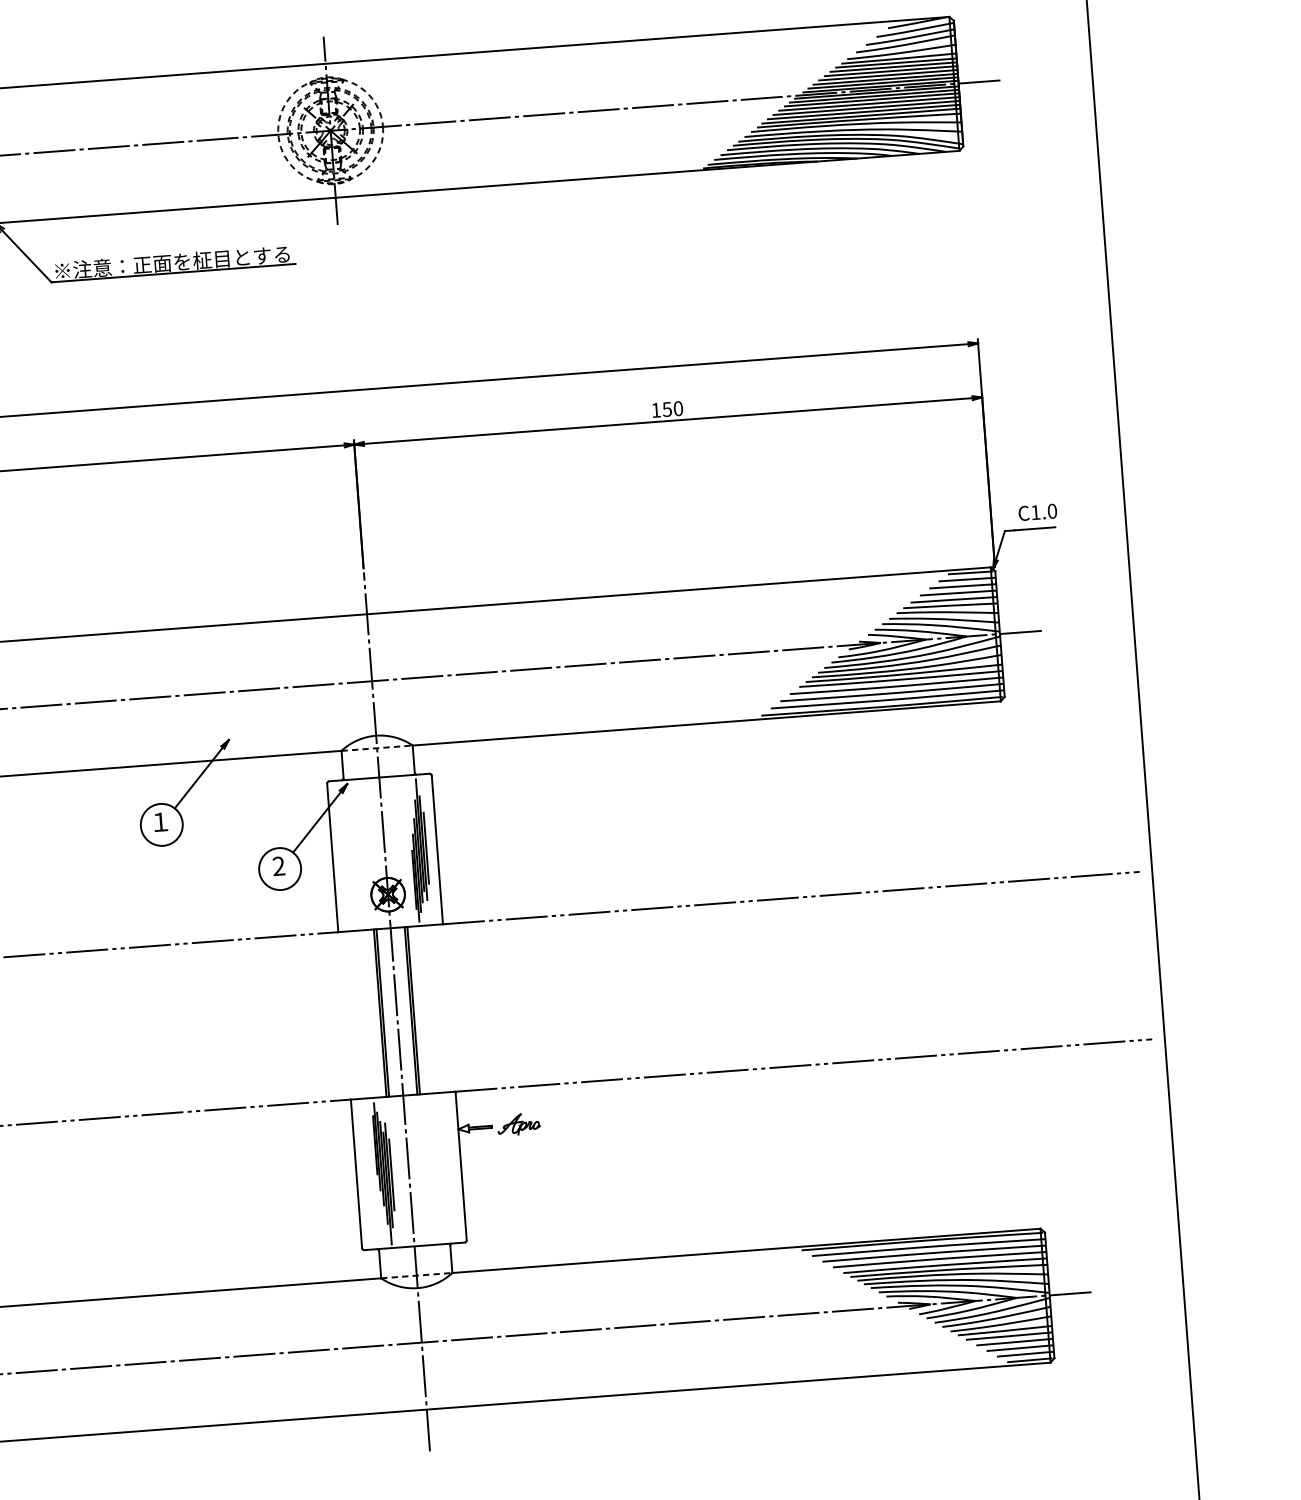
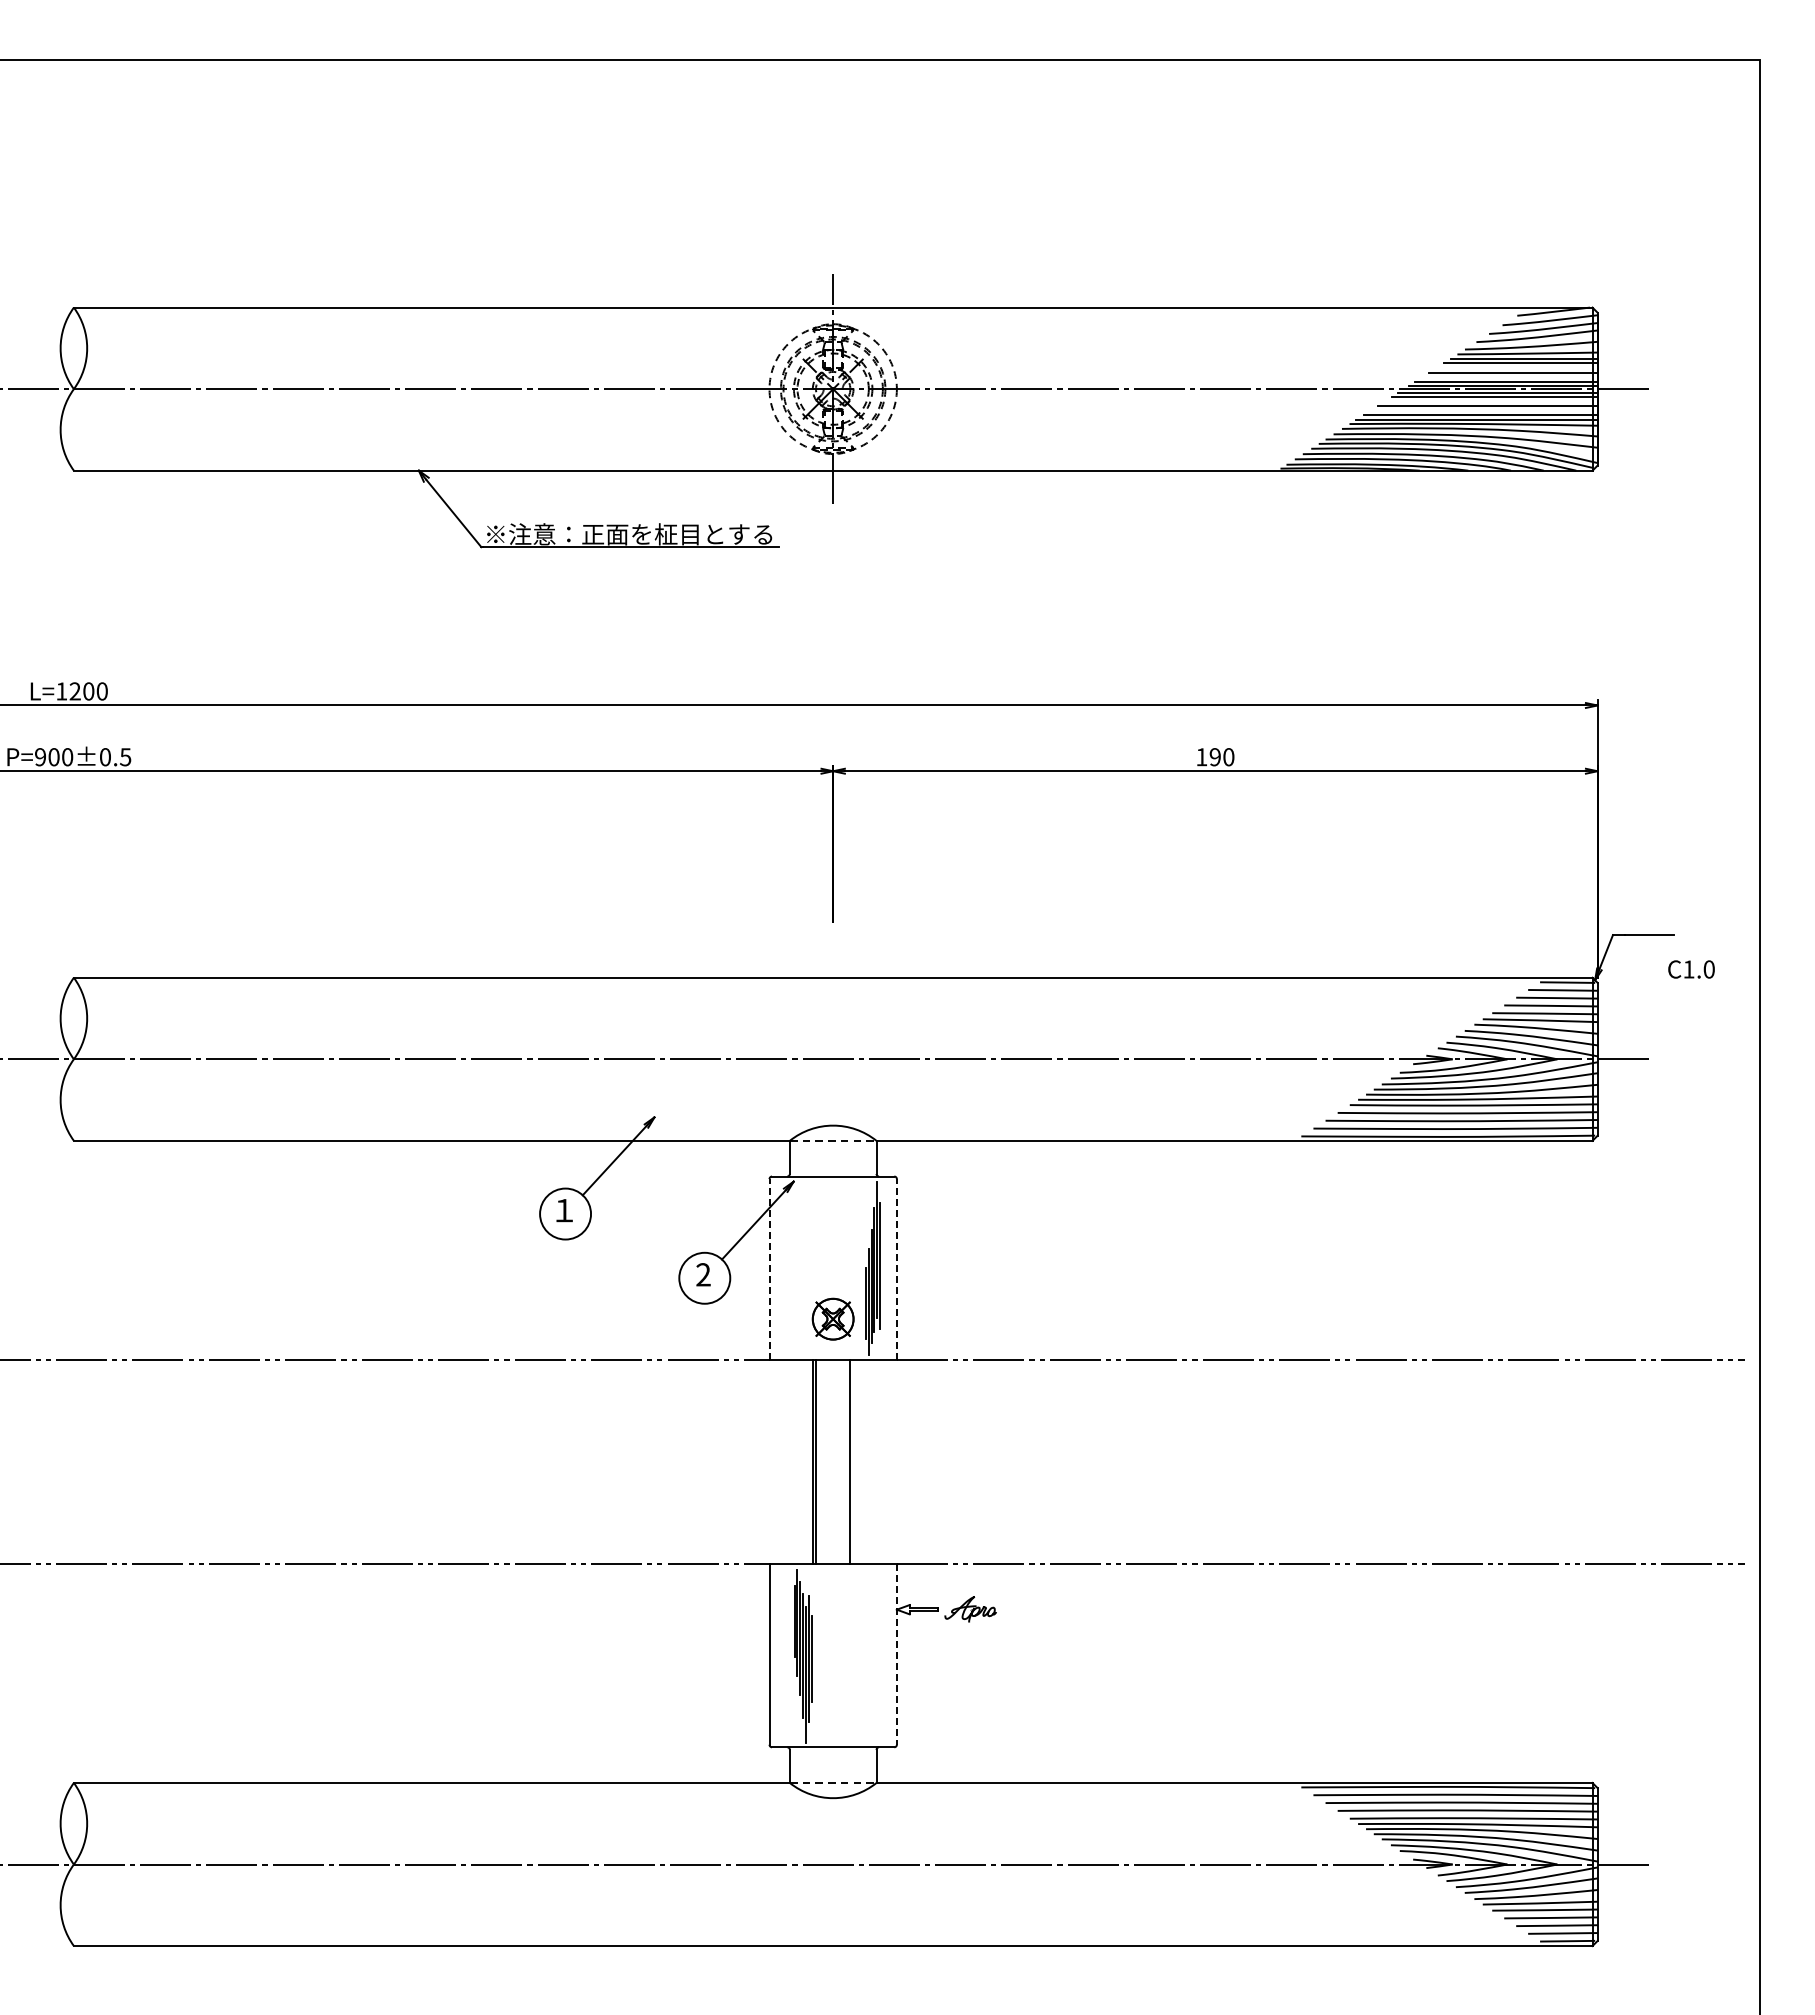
line: (890, 70) -> (1516, 367), removed
line: (885, 79) -> (1509, 377), removed
line: (872, 99) -> (1491, 400), removed
line: (866, 108) -> (1483, 410), removed
text: (666, 409) -> (1214, 757), 150 -> 190
text: (1037, 512) -> (1691, 969), moved
line: (426, 848) -> (883, 1266), removed
line: (437, 849) -> (896, 1269), solid -> dashed
line: (332, 857) -> (769, 1269), solid -> dashed
line: (413, 1010) -> (853, 1461), removed
line: (397, 1011) -> (833, 1461), removed
line: (460, 1166) -> (896, 1654), solid -> dashed

